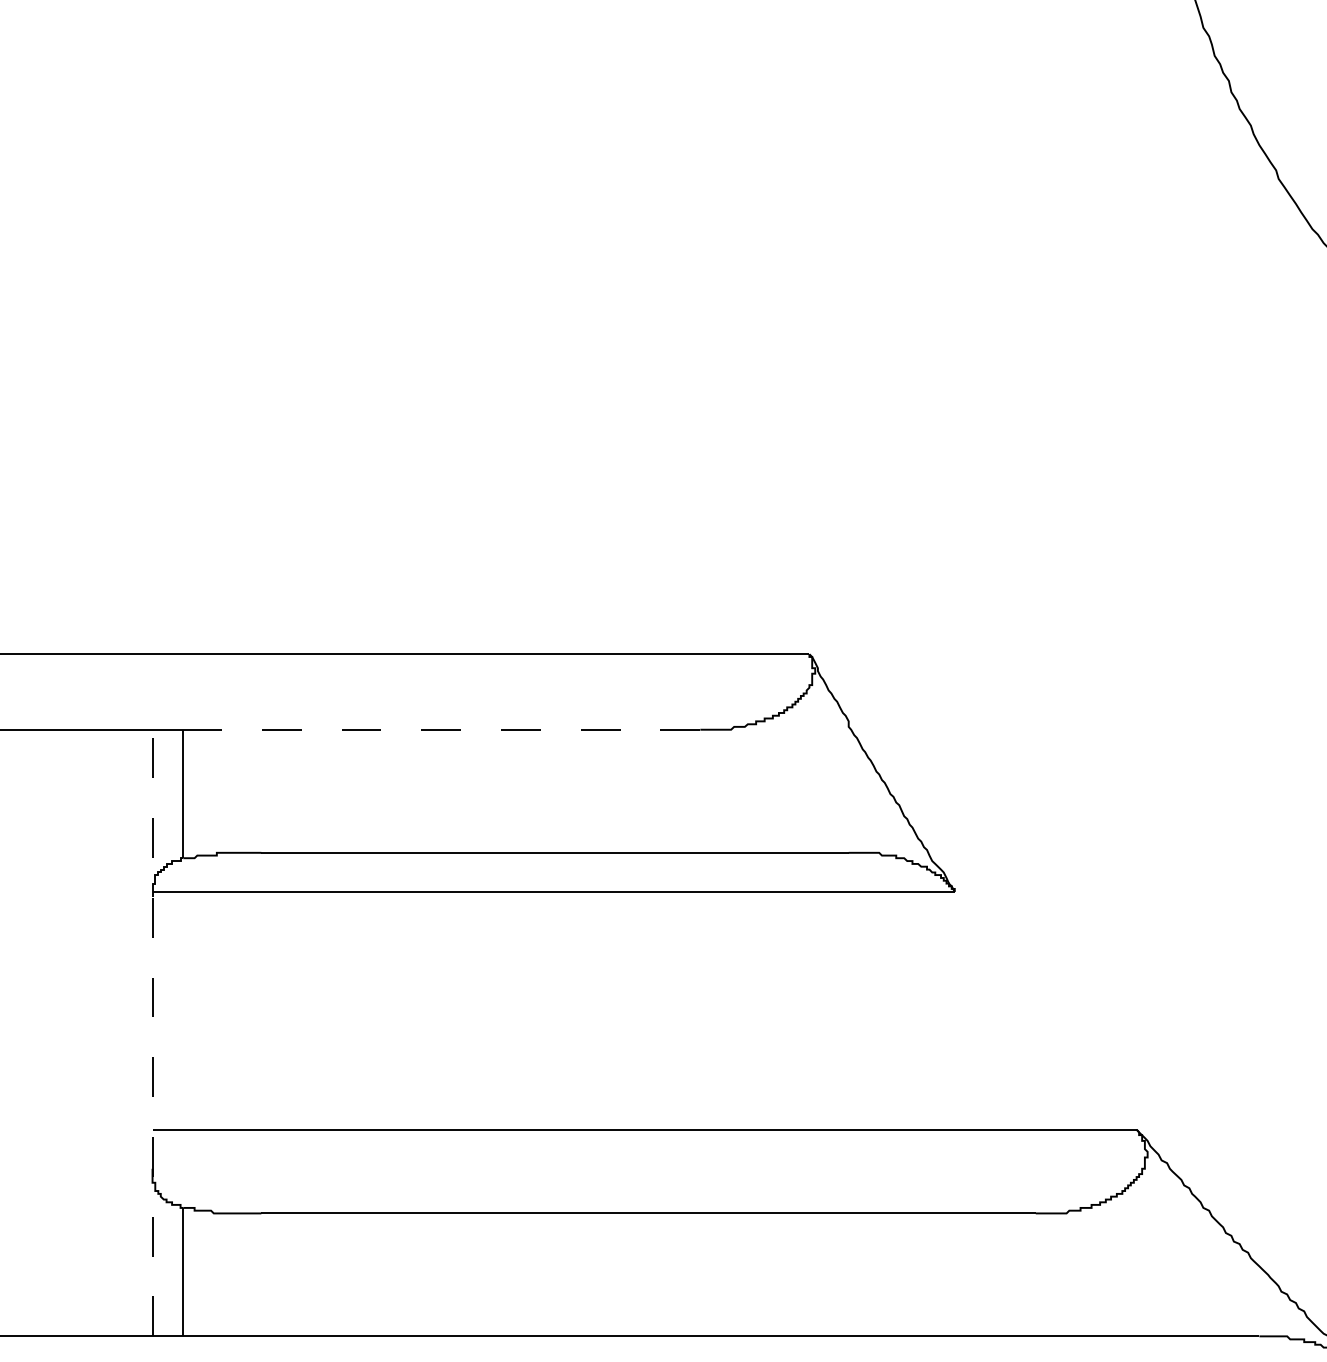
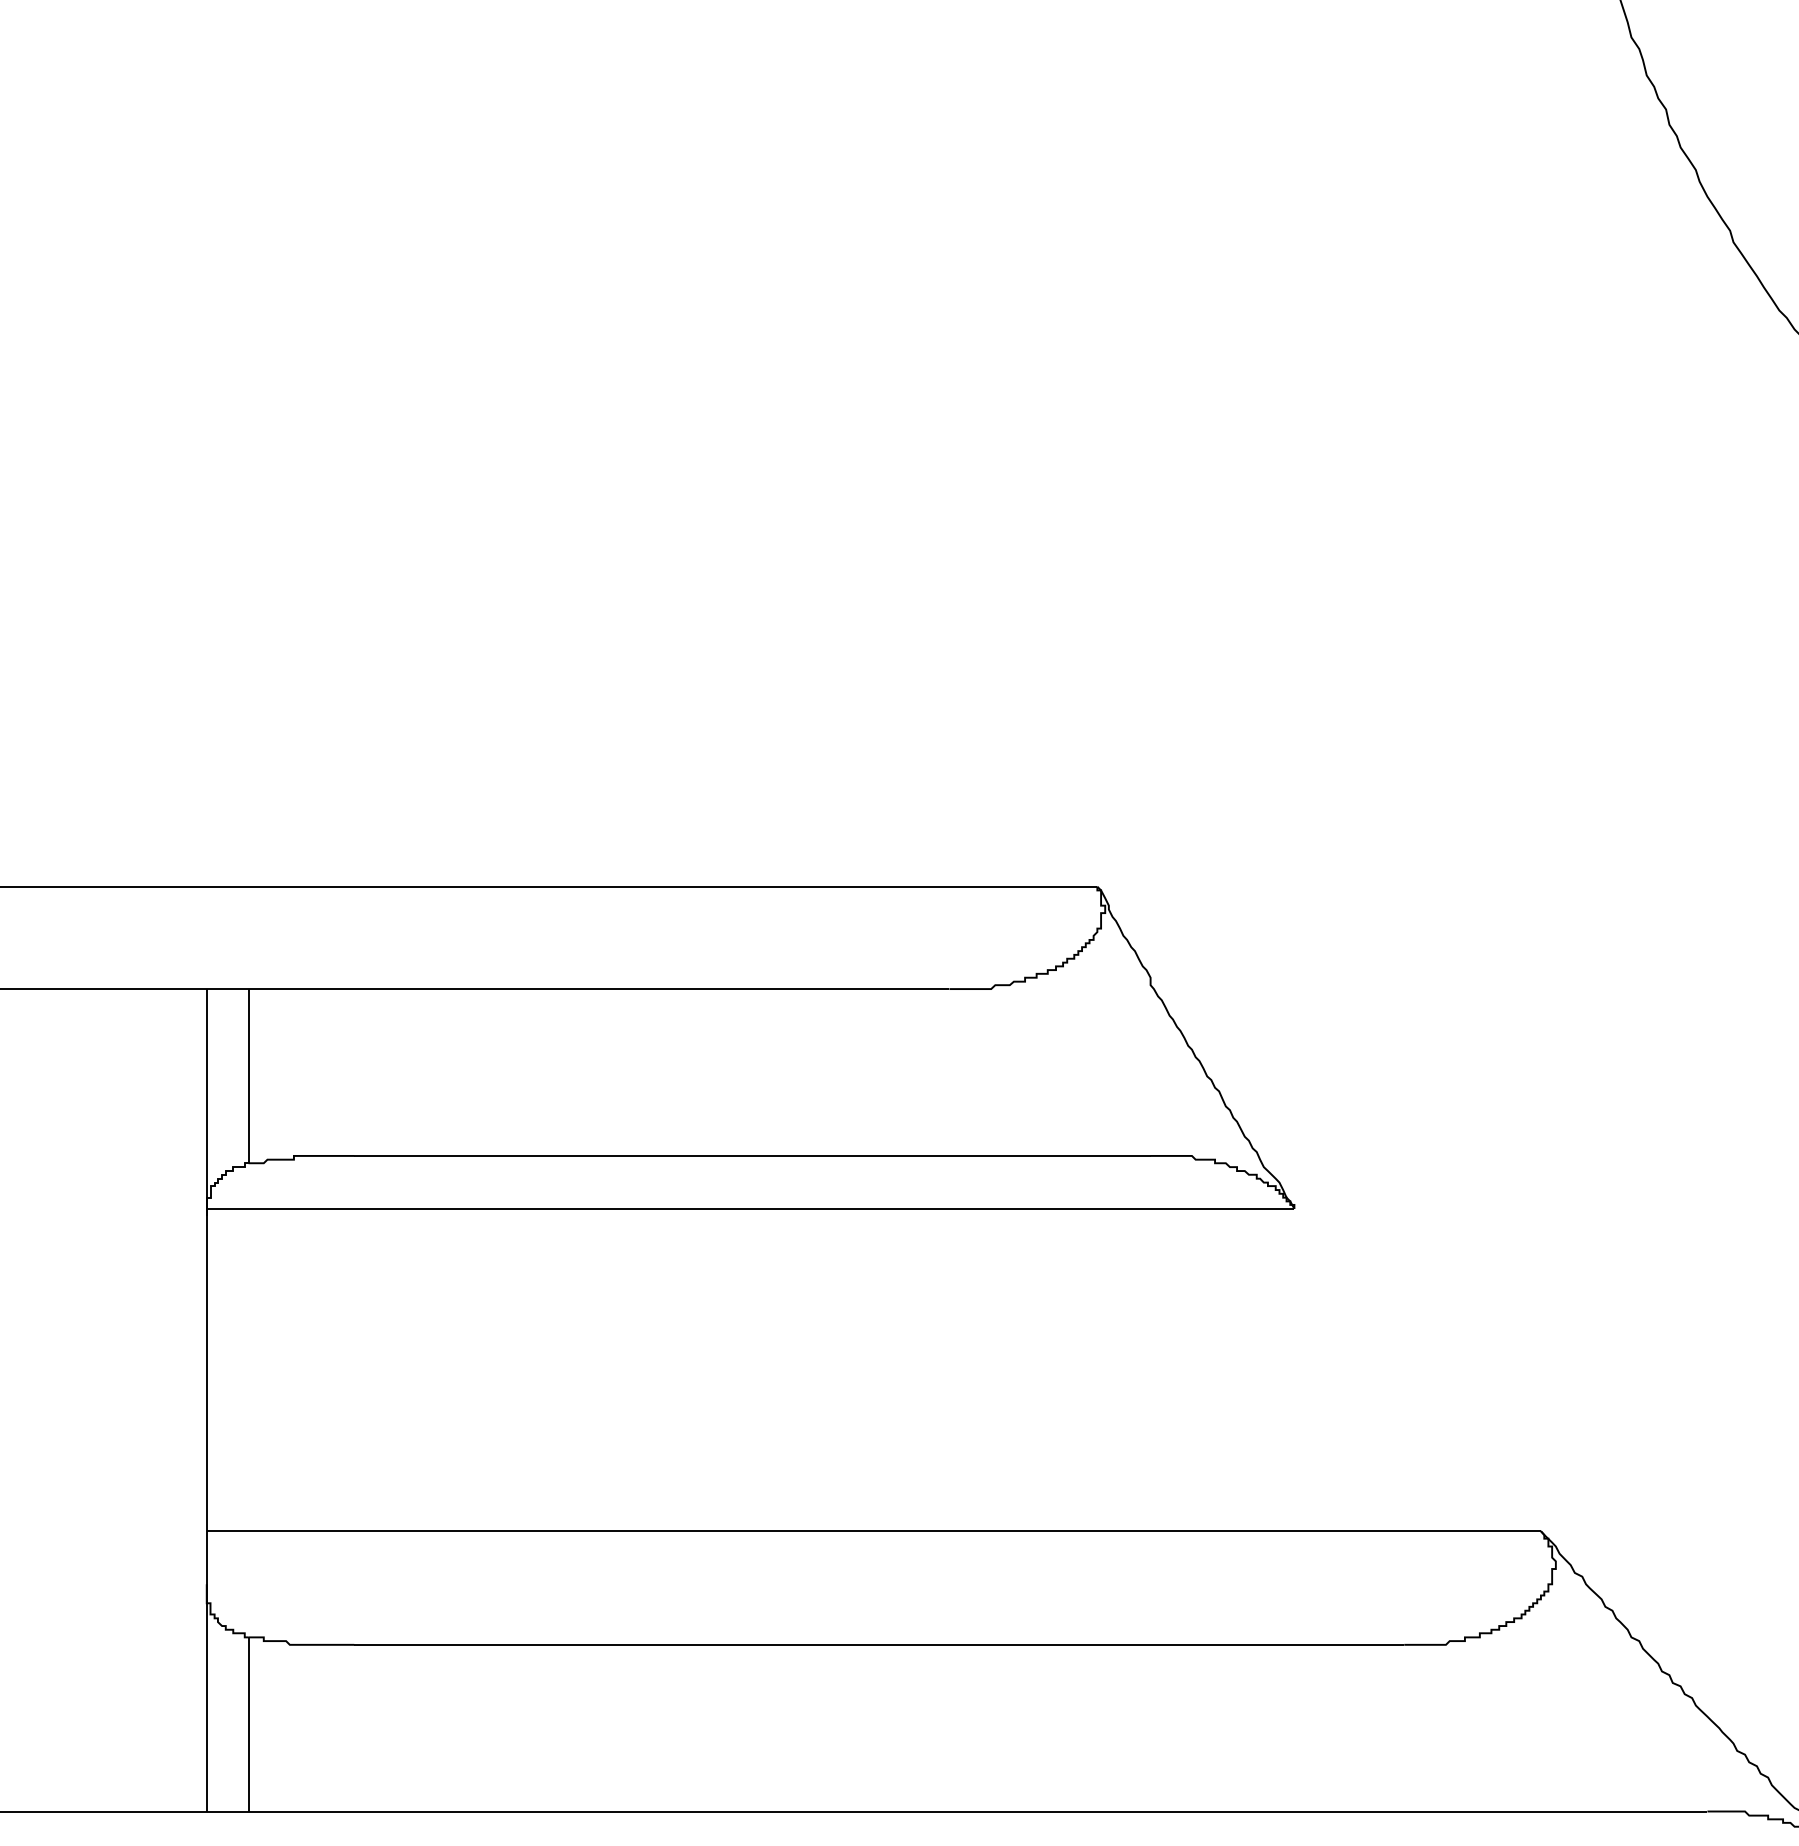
line: (441, 730) -> (598, 989), dashed -> solid
line: (152, 1032) -> (206, 1399), dashed -> solid

